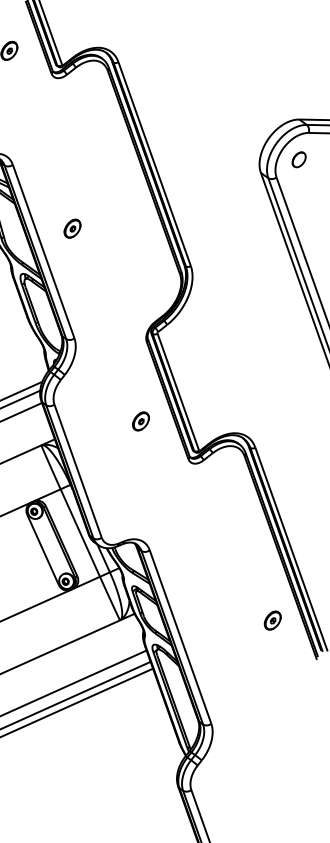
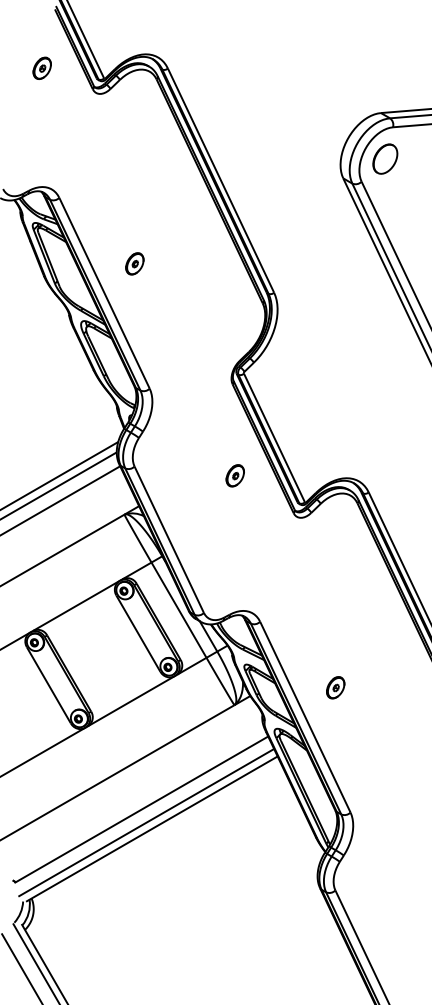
part: (299, 159) -> (385, 158), size x1.67
part: (272, 620) -> (335, 687), moved

